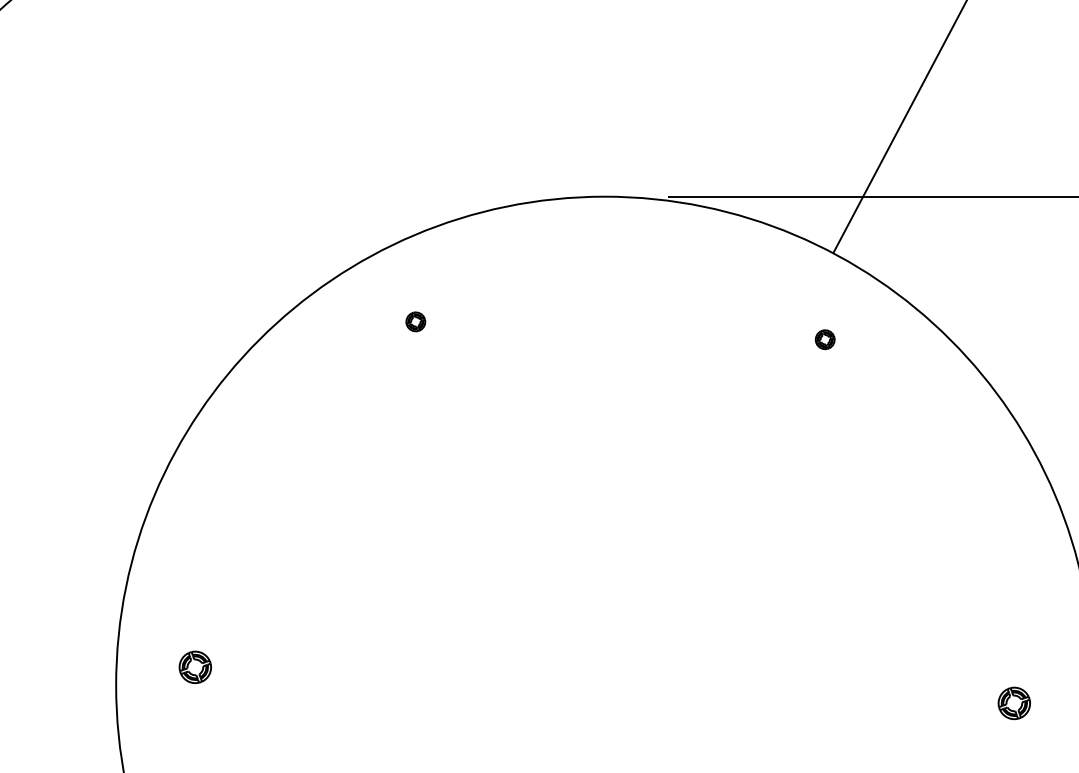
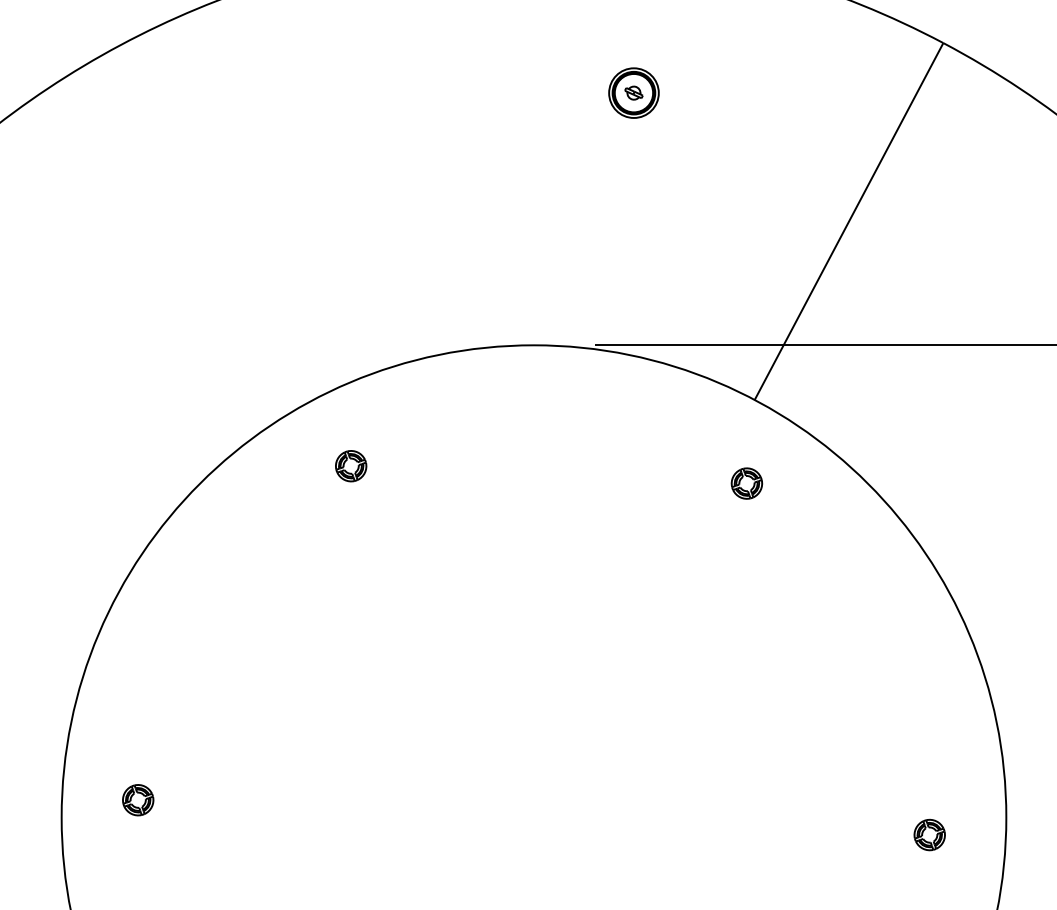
part: (416, 322) -> (351, 466), size x1.67
part: (824, 339) -> (746, 483), size x1.67

